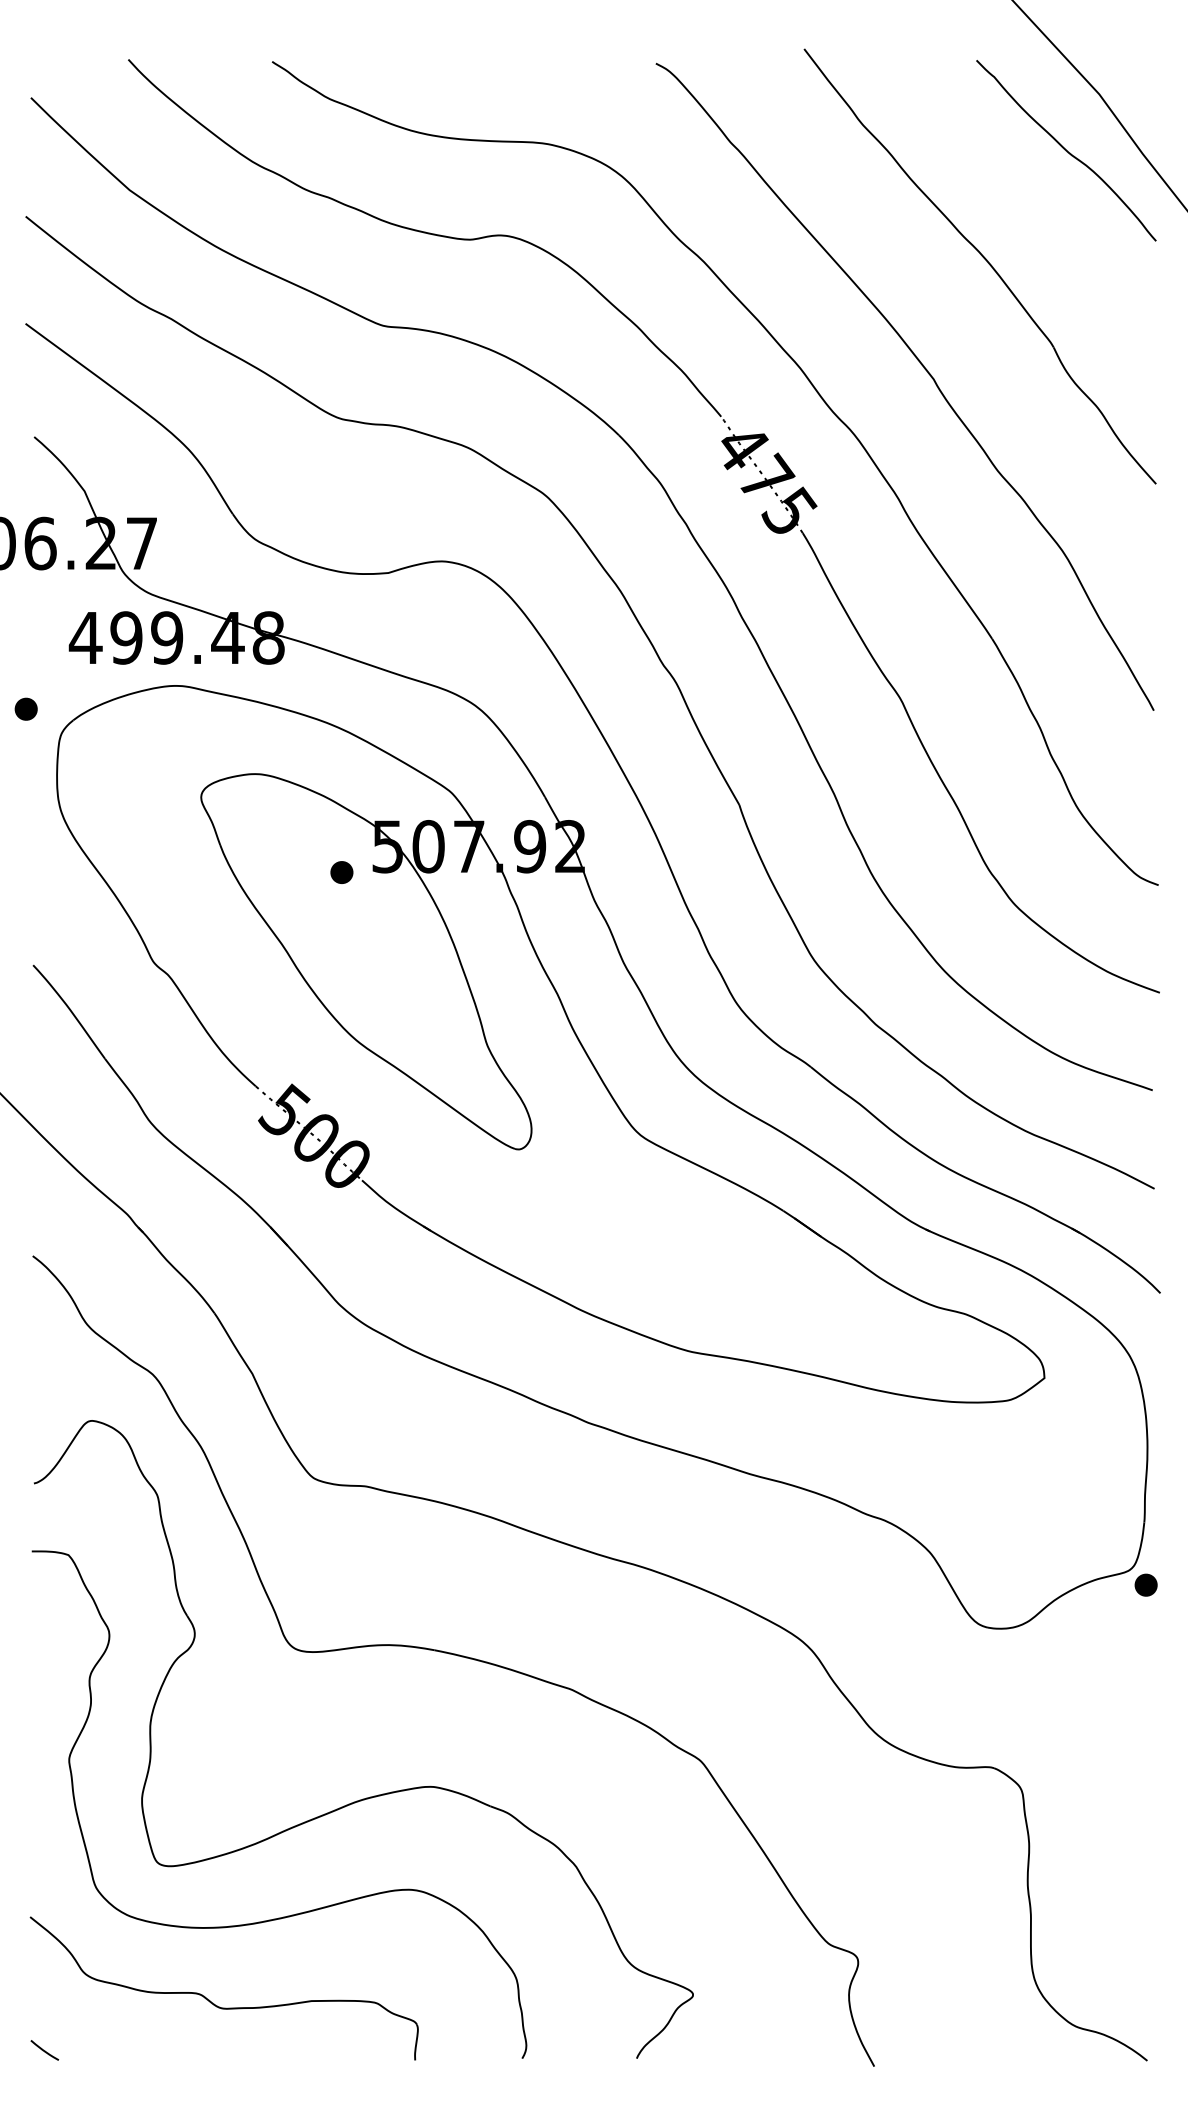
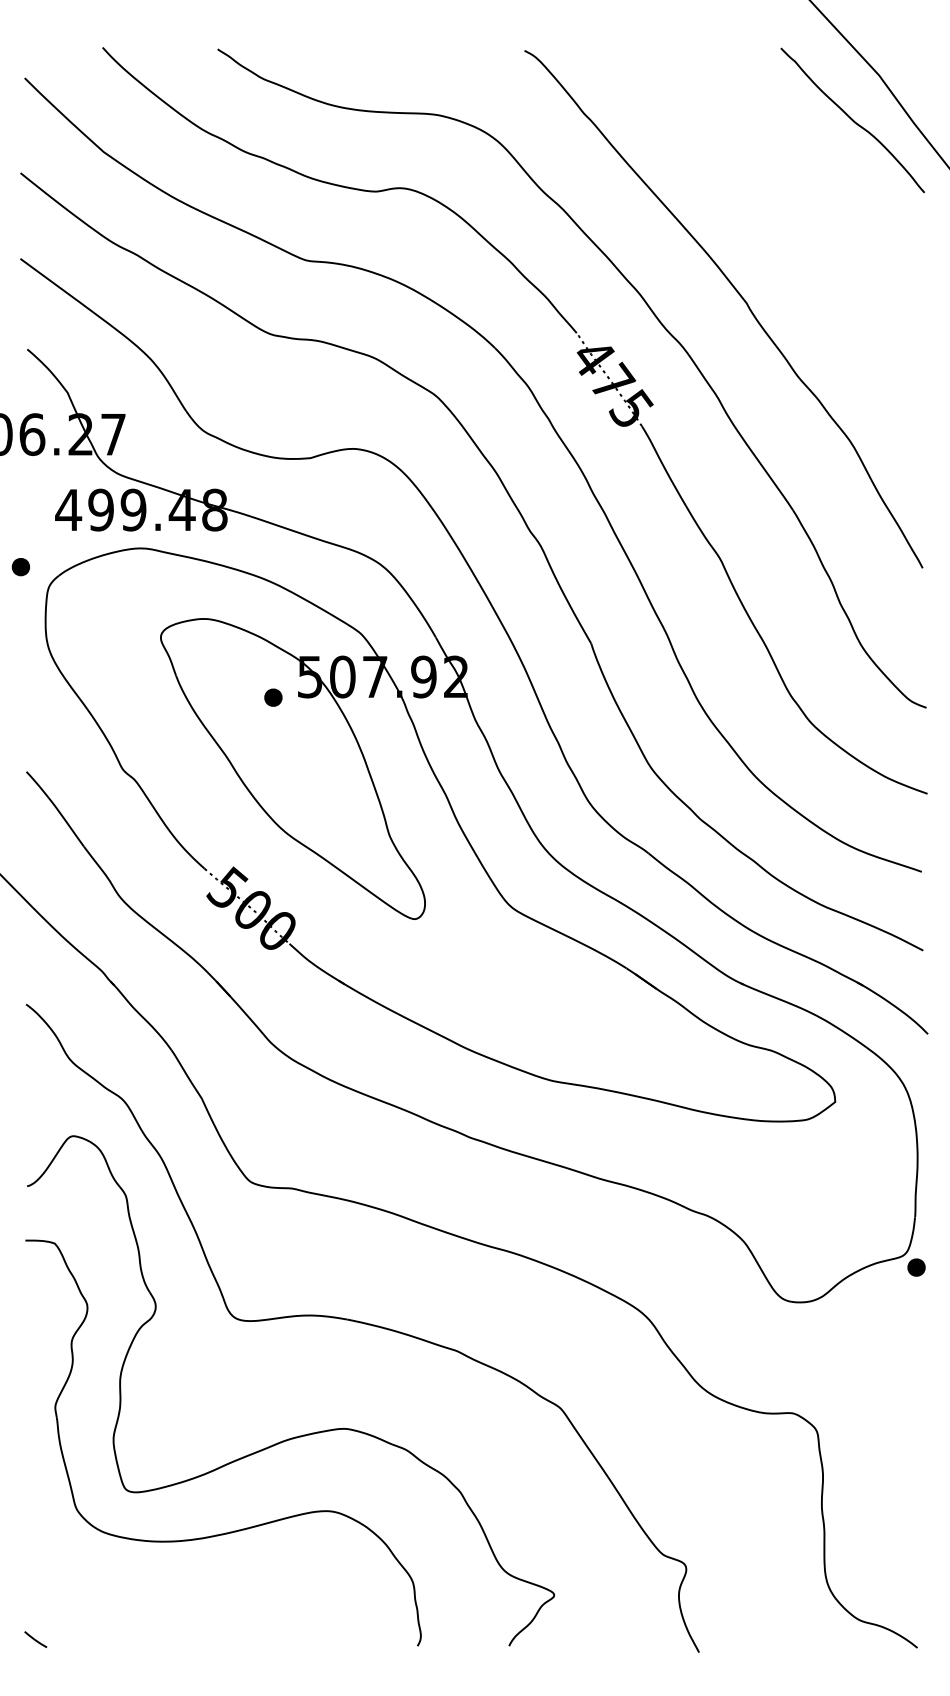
part: (985, 260) -> (788, 208), removed
part: (214, 2003) -> (171, 1602), removed

